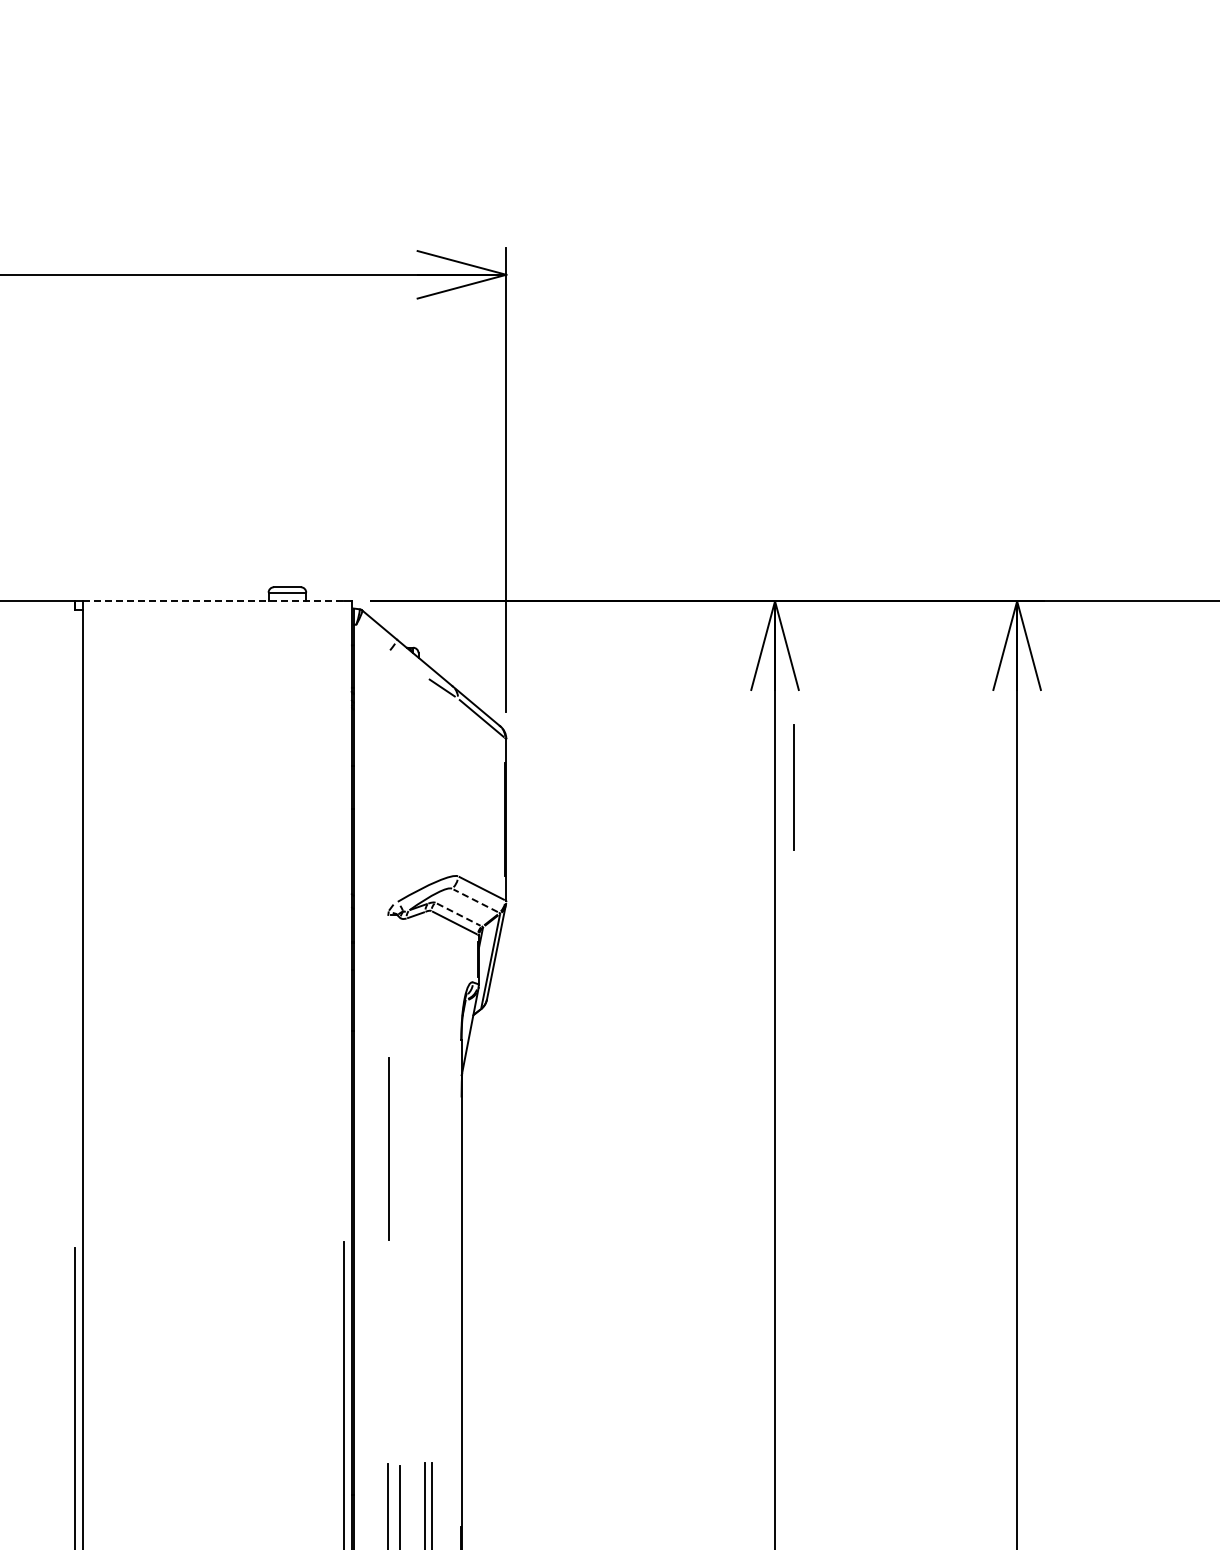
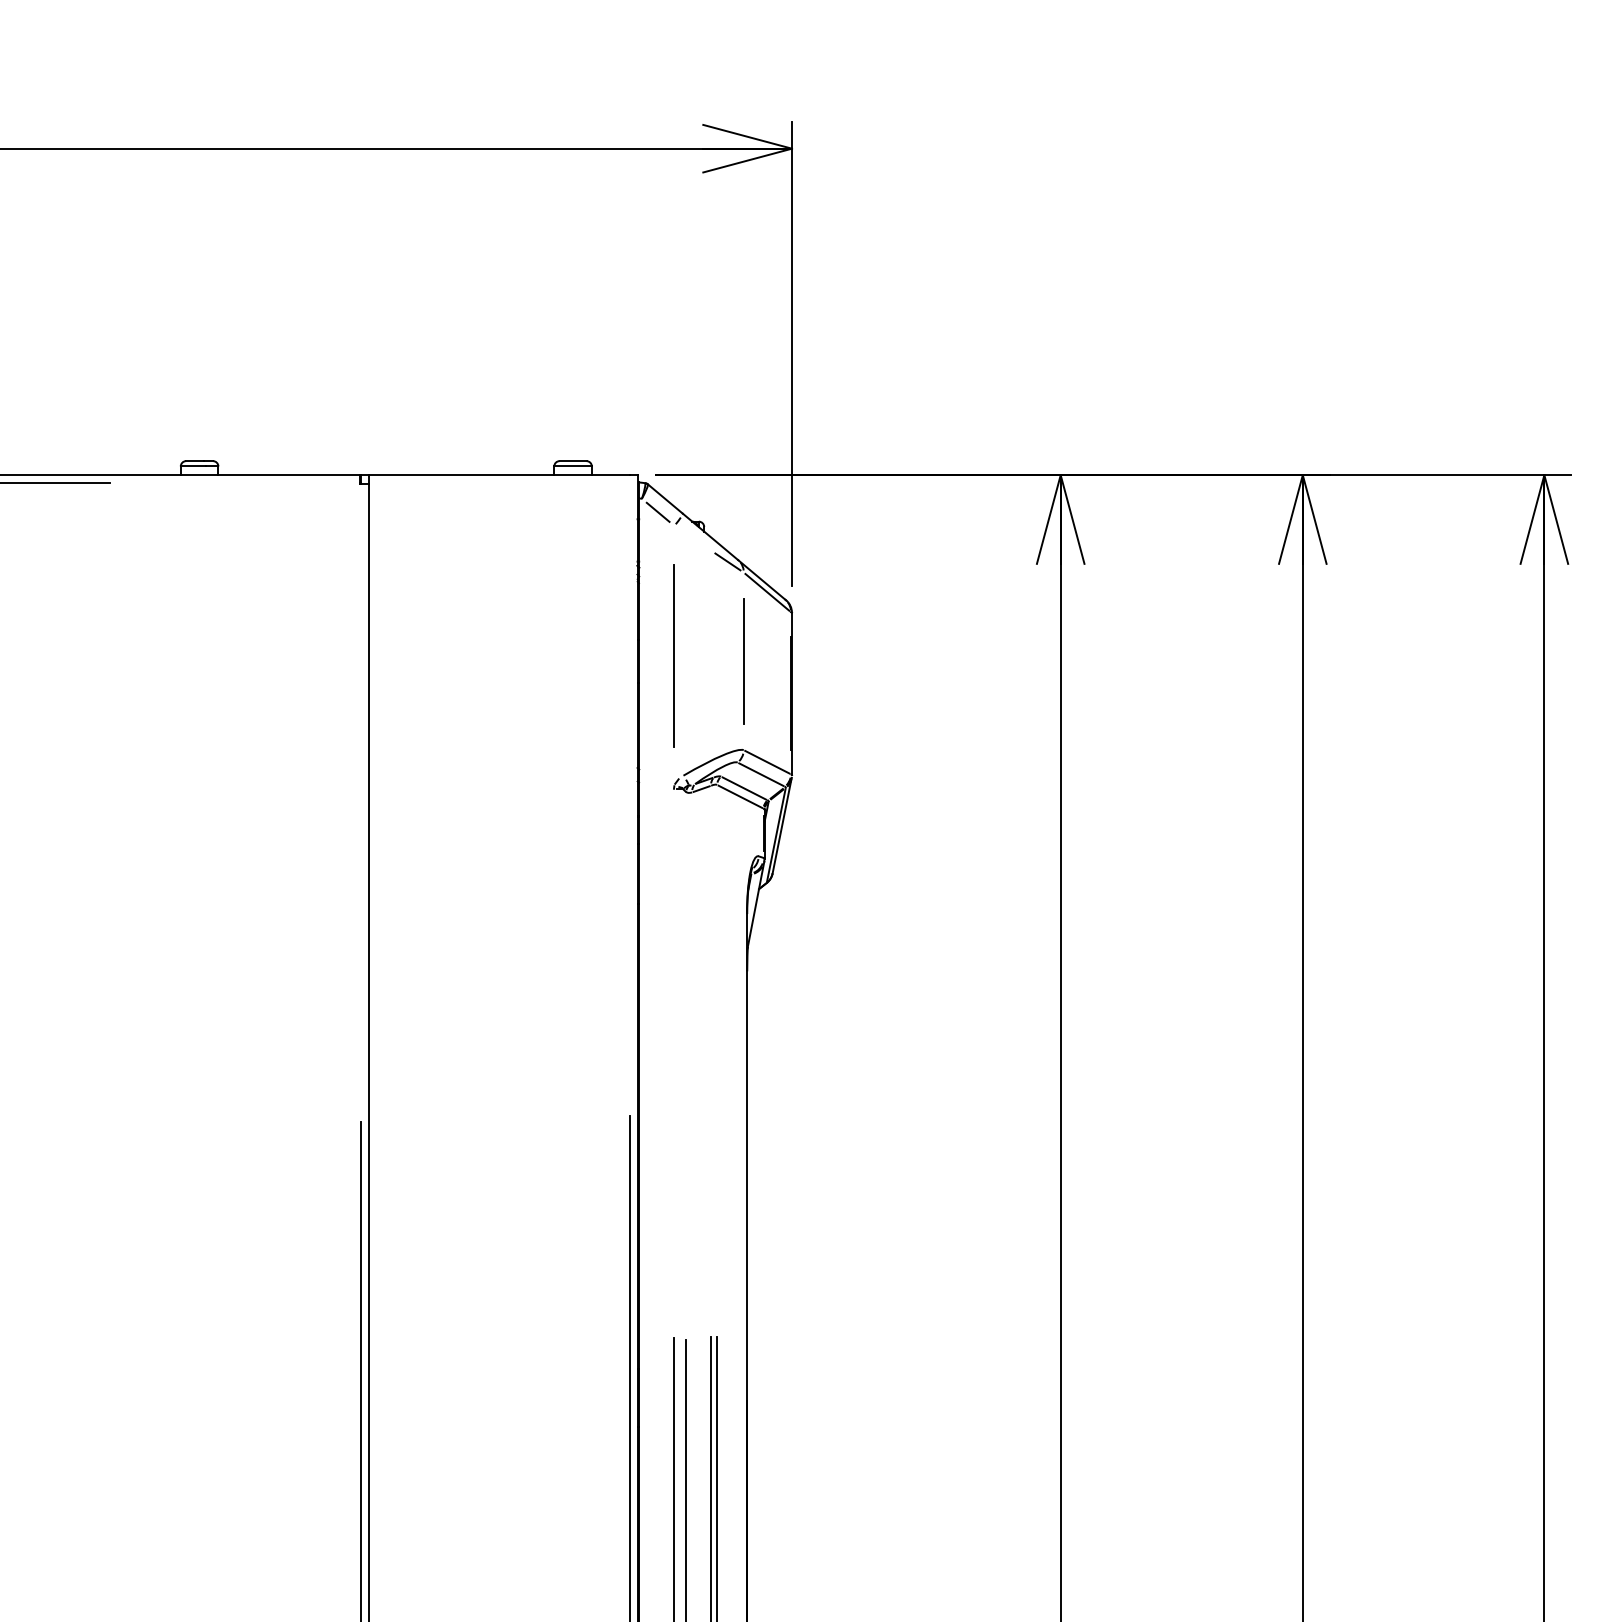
line: (213, 601) -> (499, 475), dashed -> solid
line: (371, 637) -> (657, 511), added
line: (793, 787) -> (743, 661), moved
line: (475, 900) -> (761, 774), dashed -> solid
line: (458, 914) -> (744, 788), dashed -> solid
line: (387, 1148) -> (673, 655), moved

